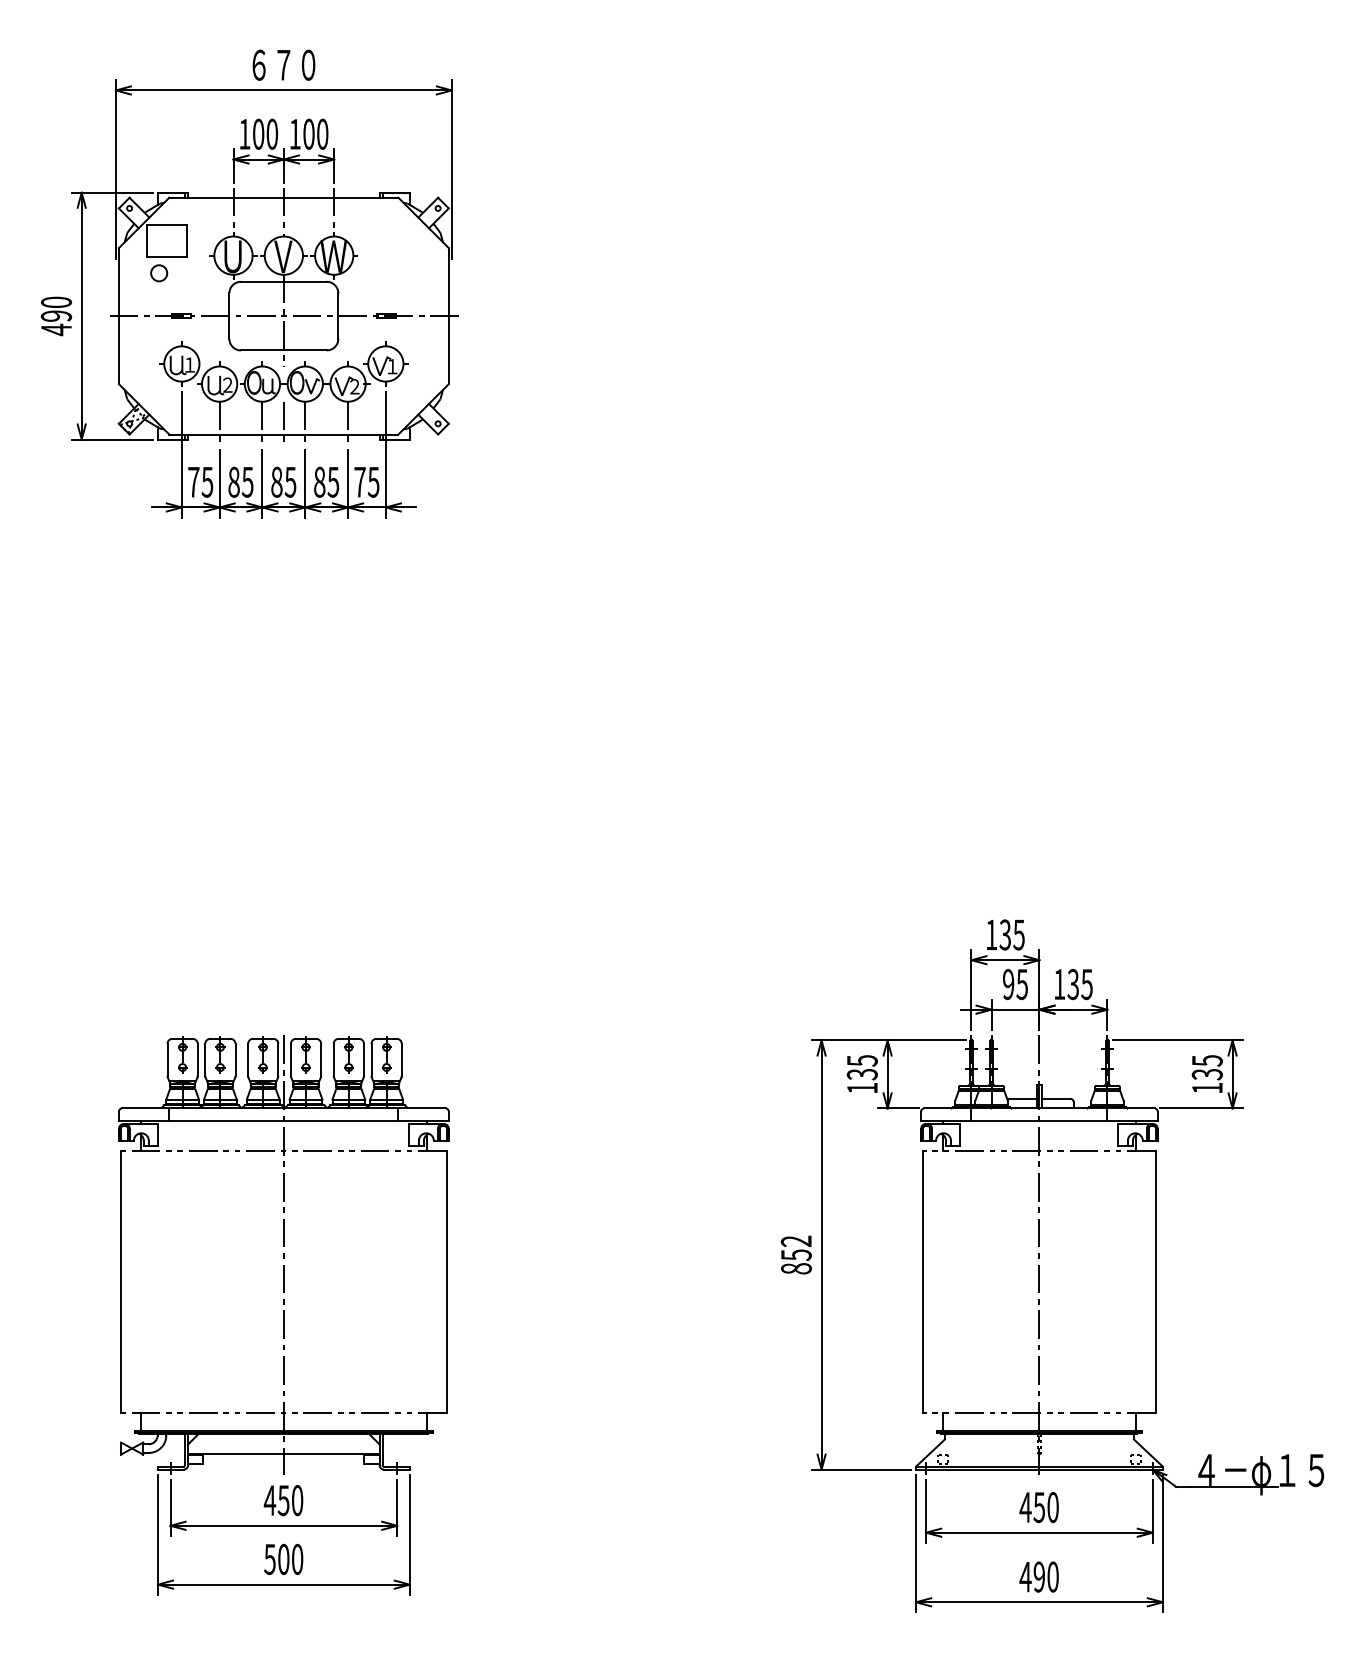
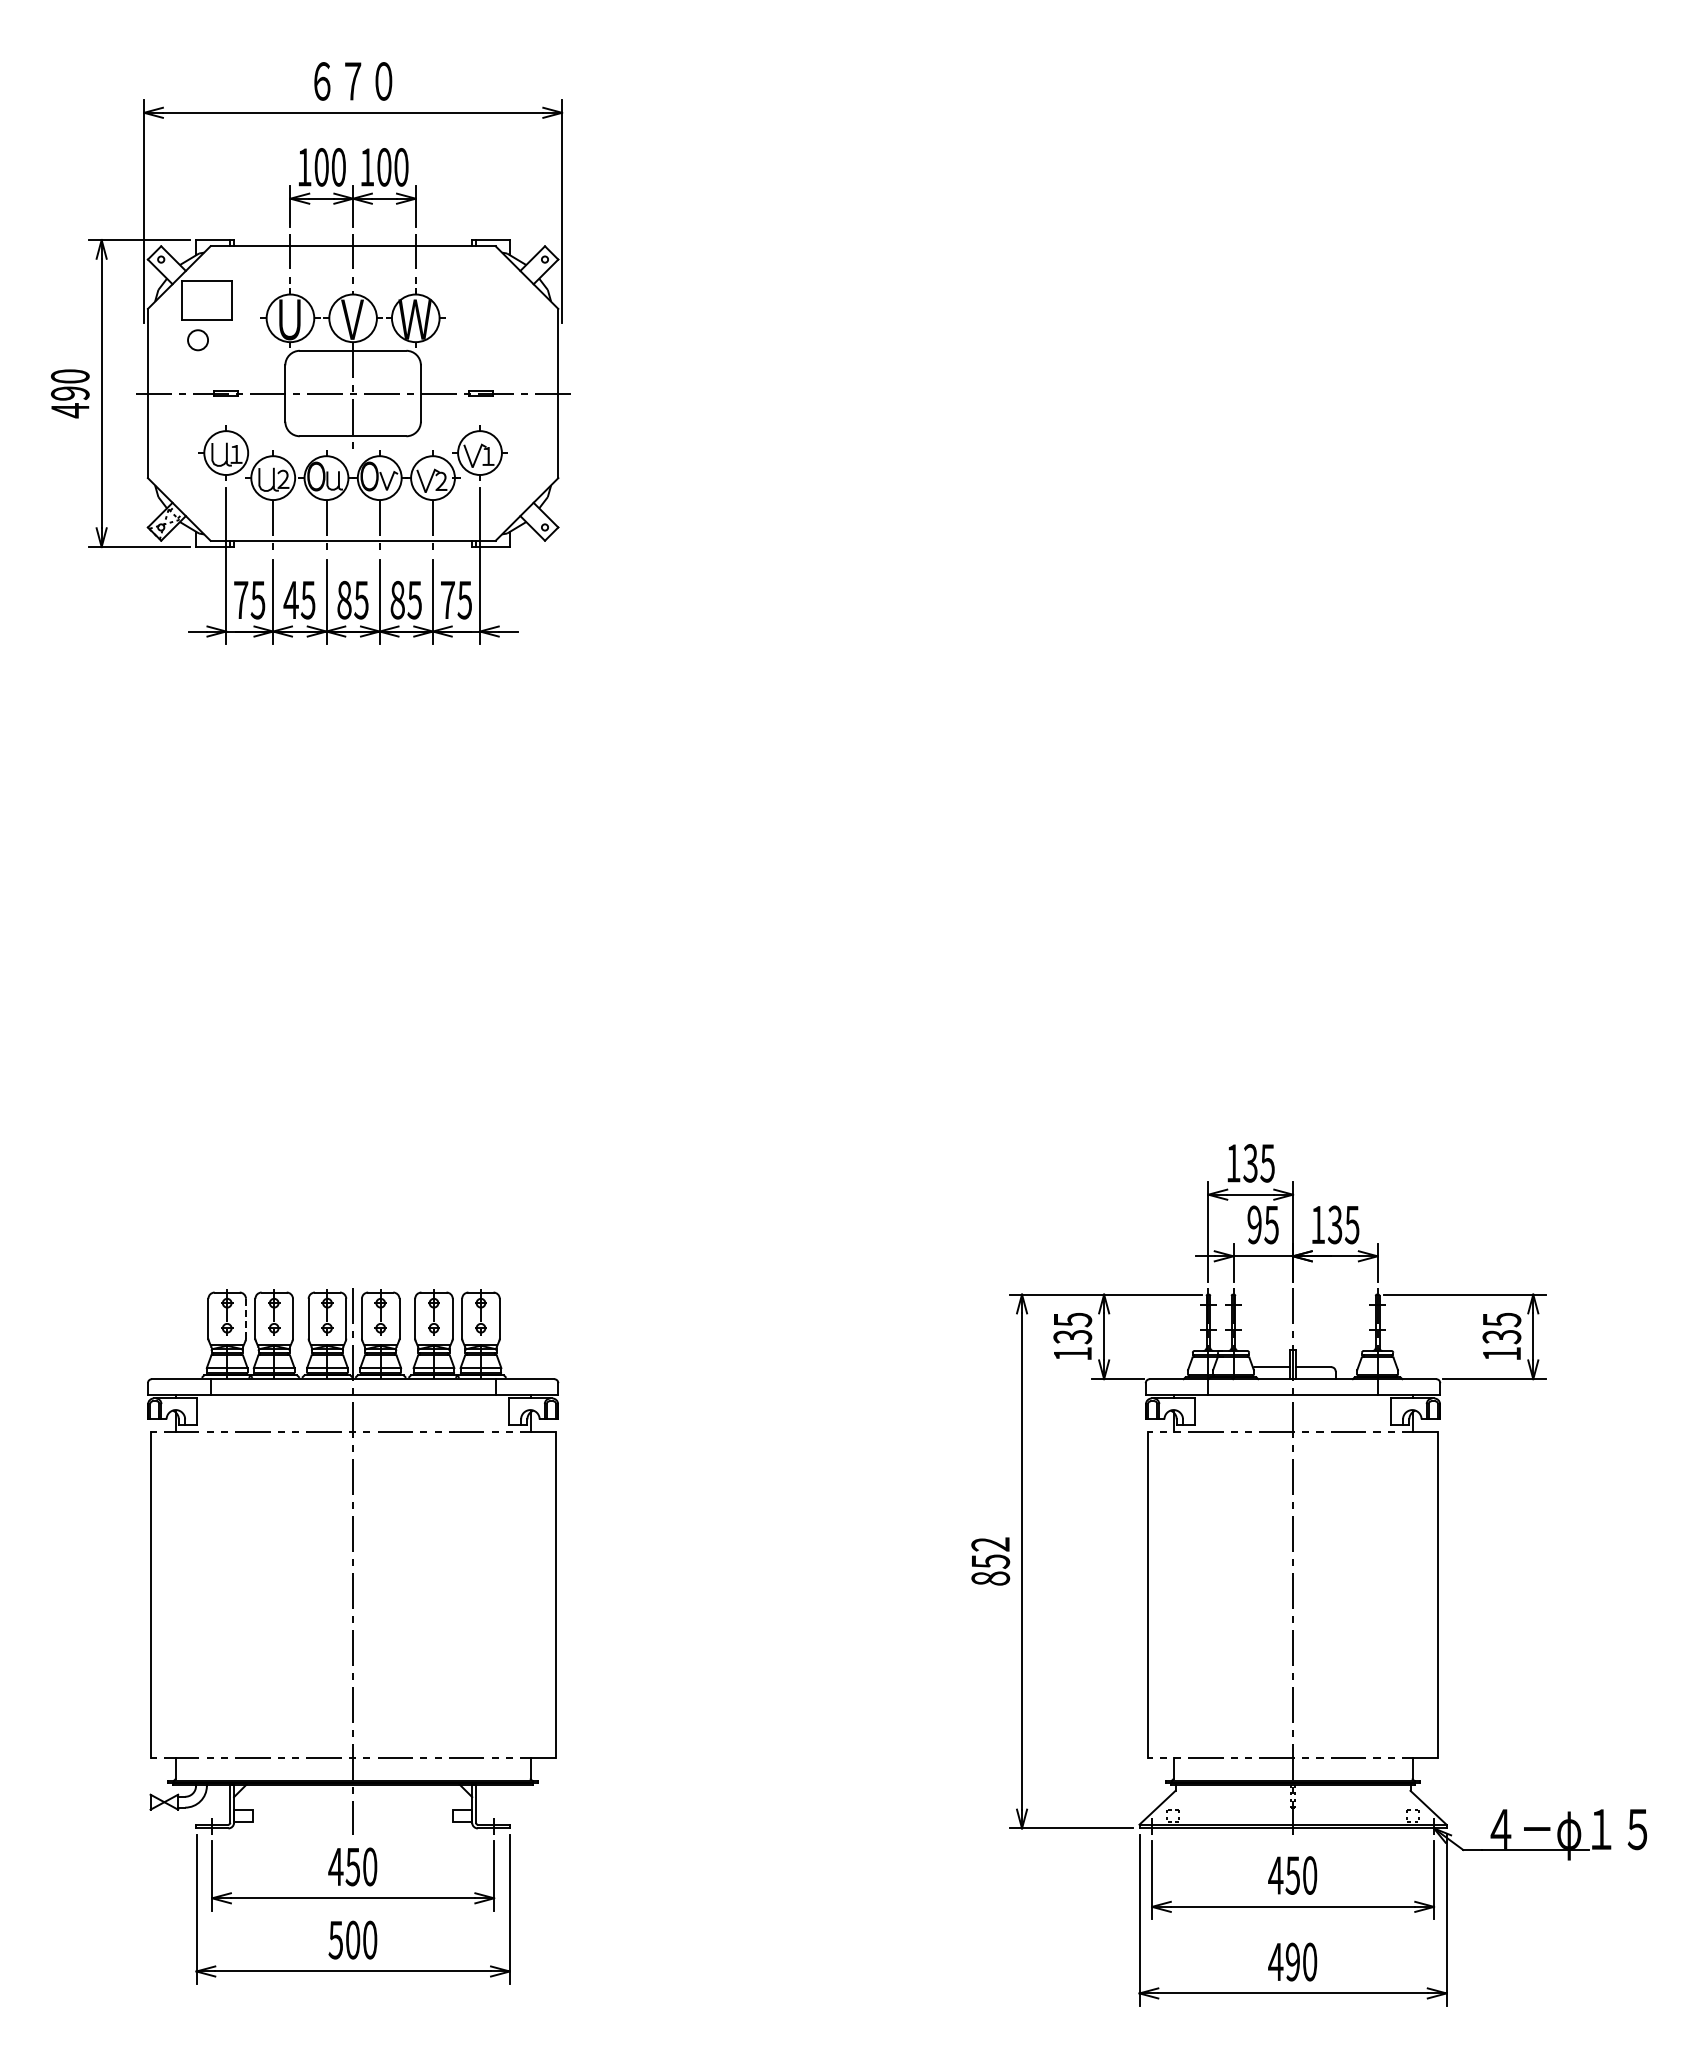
line: (284, 423) -> (353, 526), removed
text: (233, 481) -> (290, 599), 85 -> 45
line: (198, 1059) -> (246, 1318), solid -> dashed
line: (284, 1453) -> (353, 1808), removed

